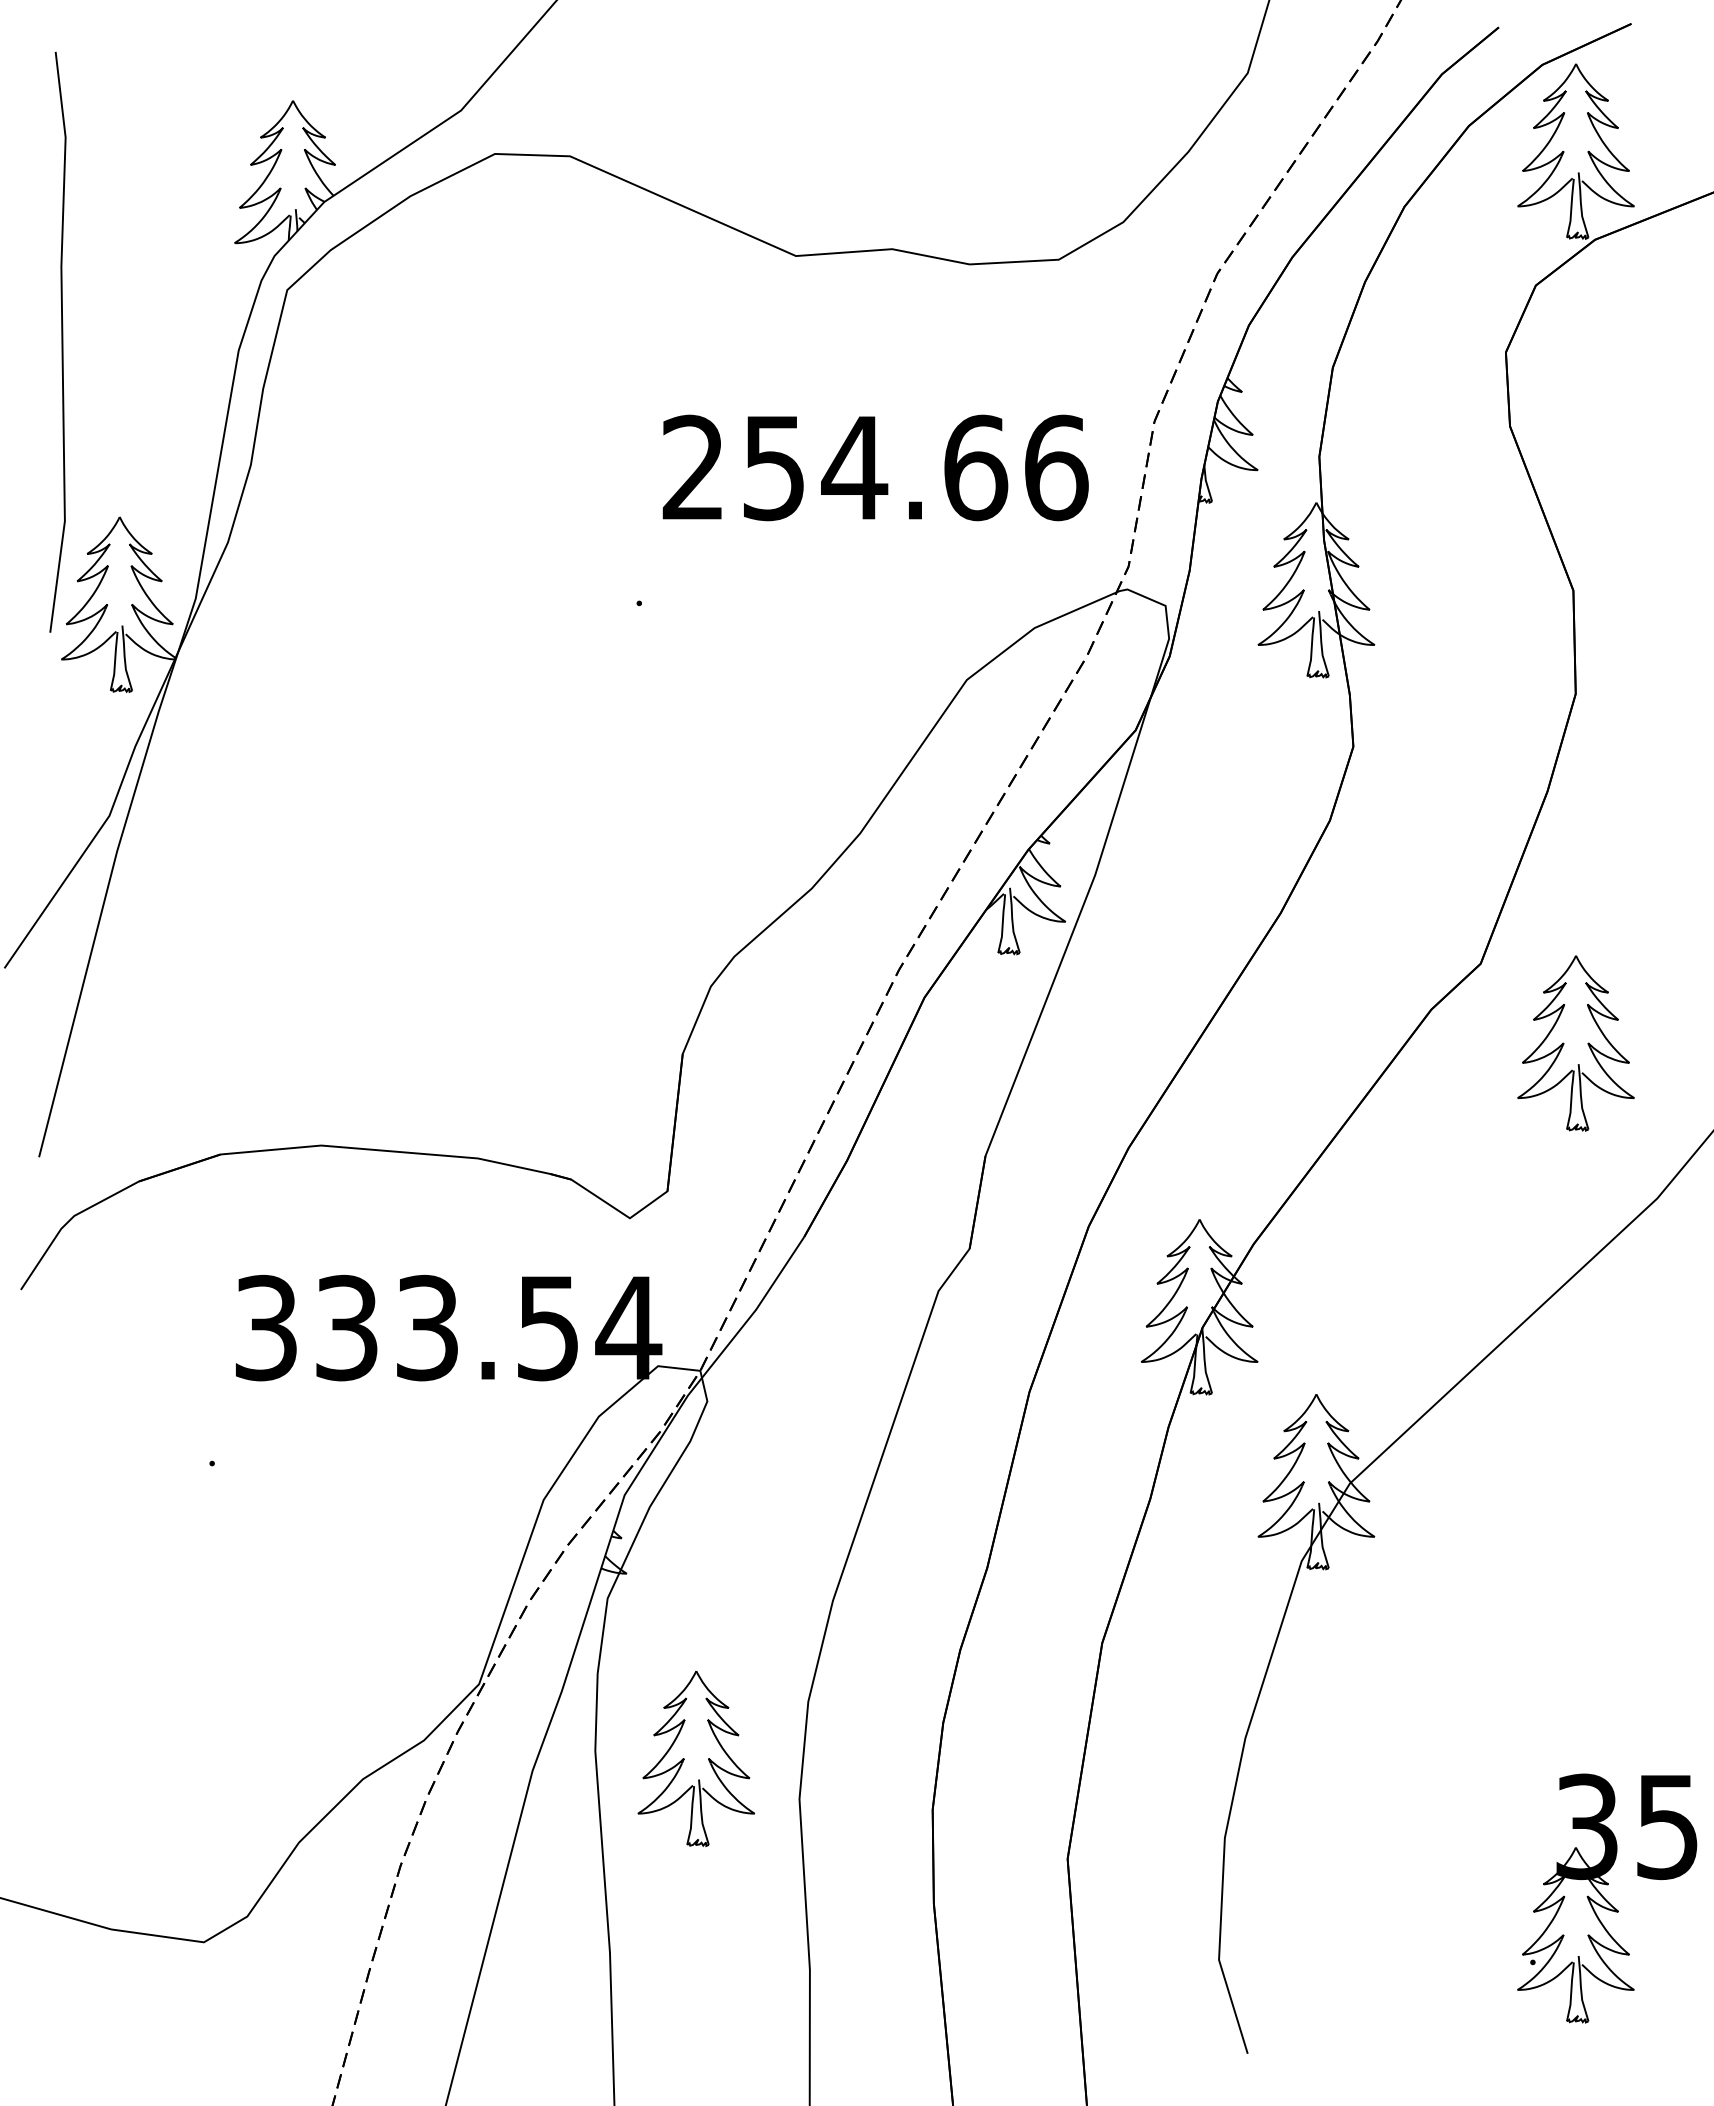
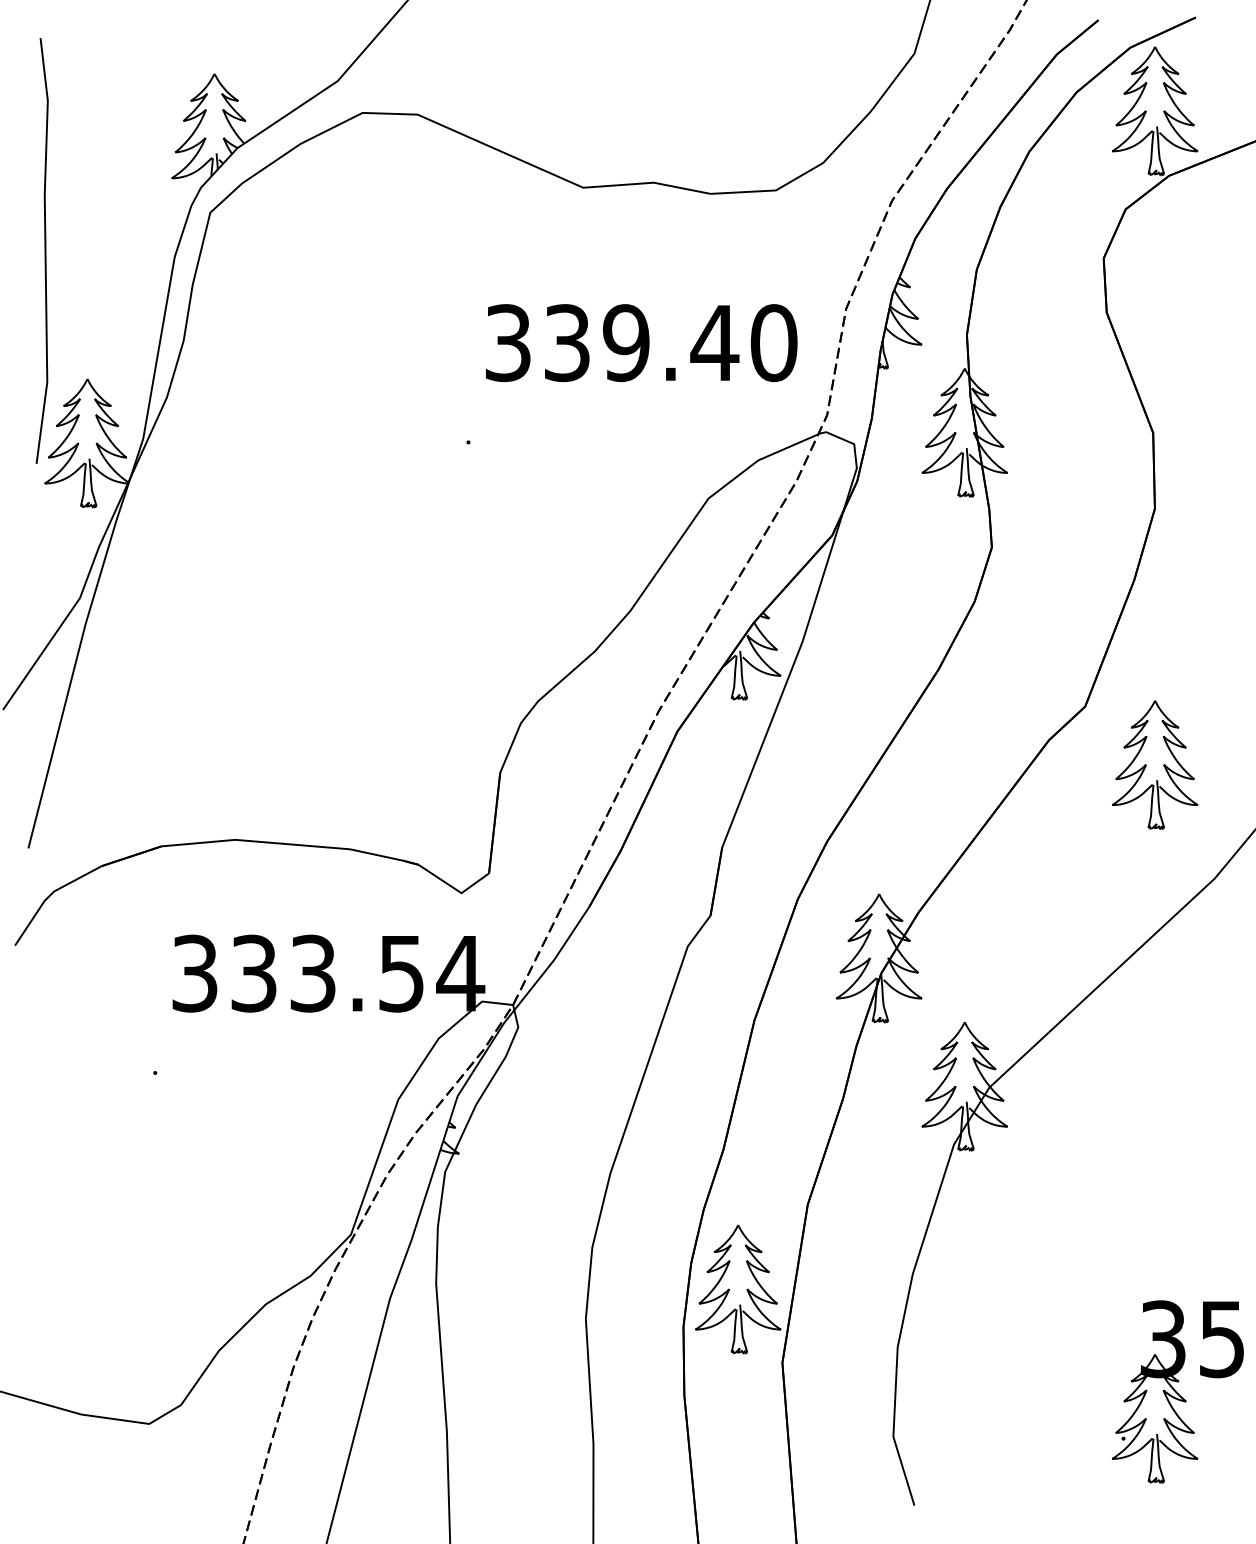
text: (875, 467) -> (641, 342), 254.66 -> 339.40
part: (684, 1759) -> (729, 1289), moved

